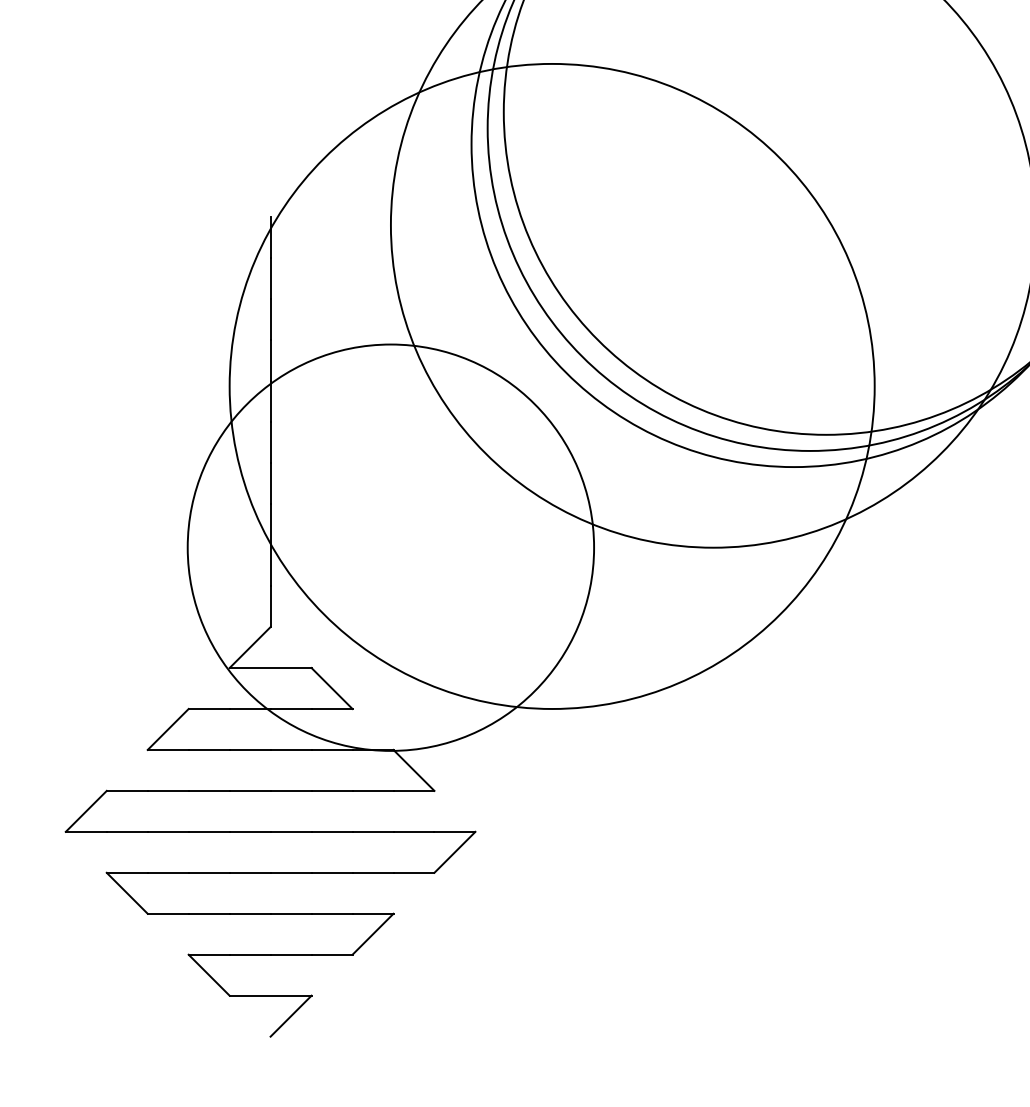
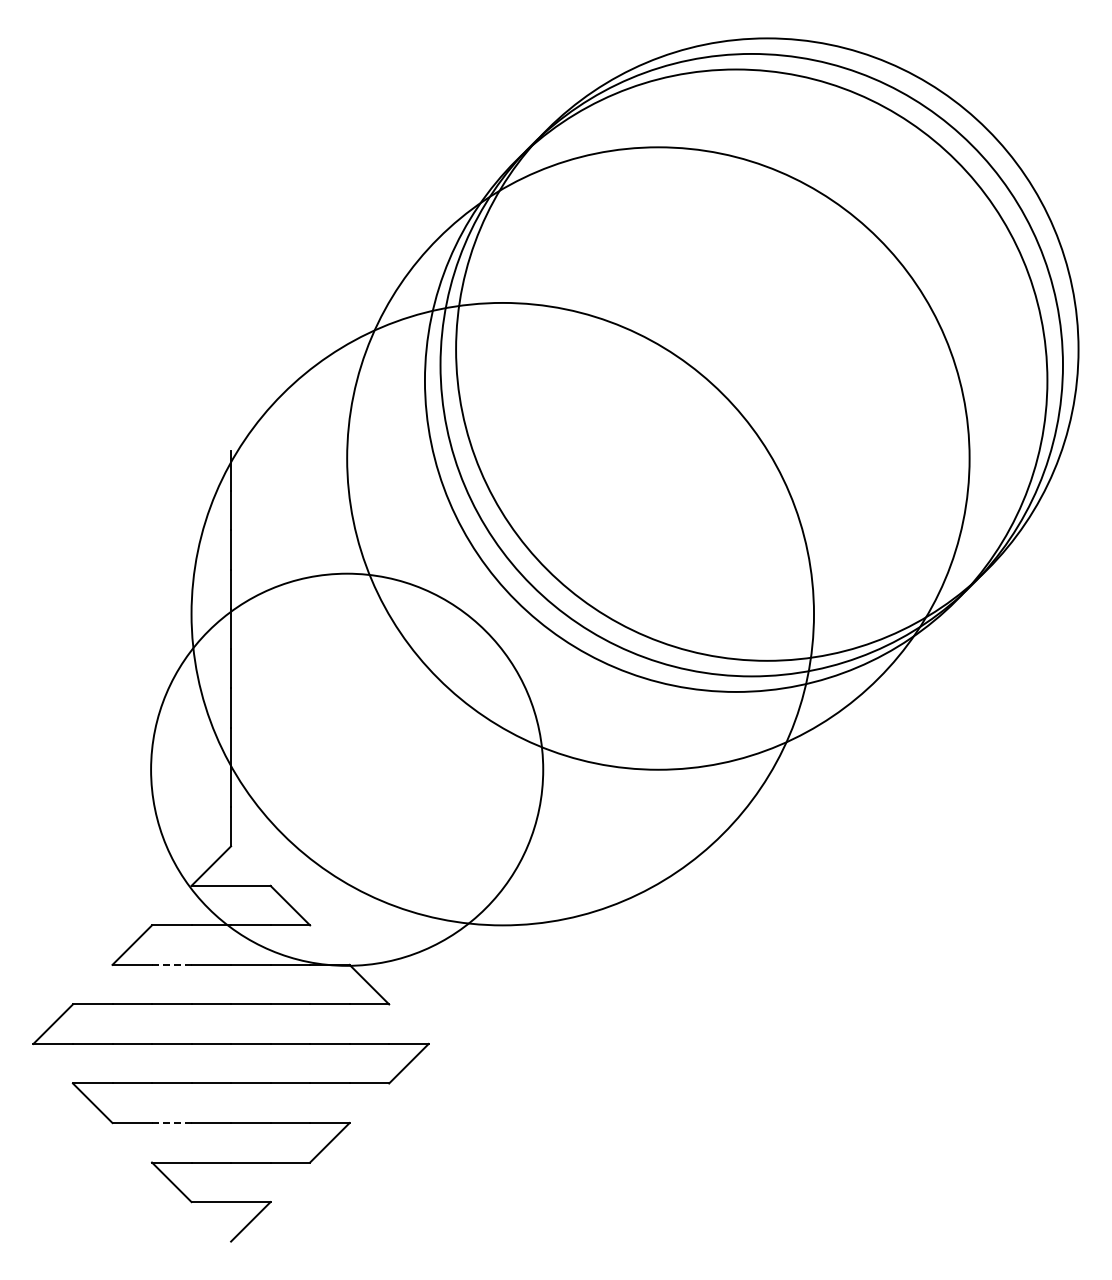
line: (208, 749) -> (171, 964), solid -> dashed
line: (208, 914) -> (171, 1123), solid -> dashed

